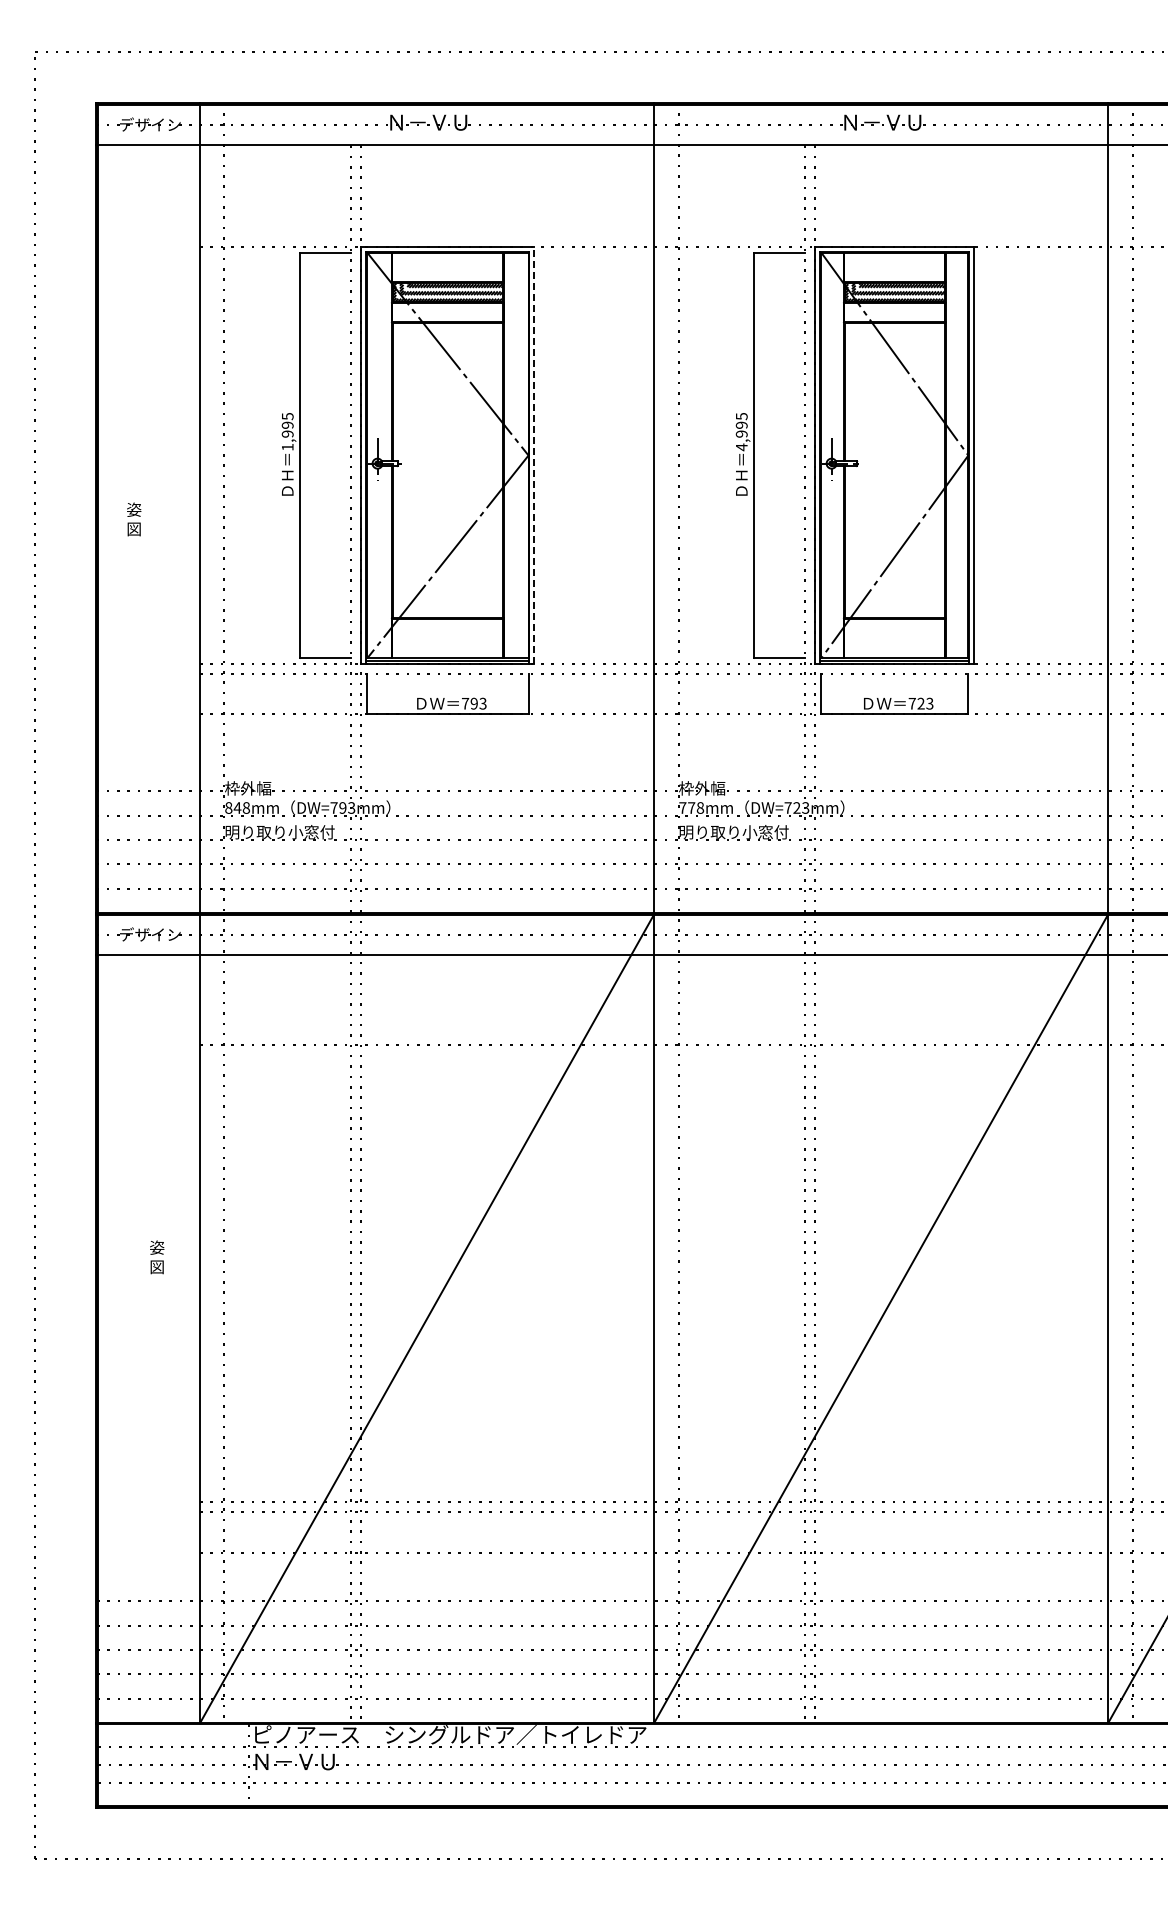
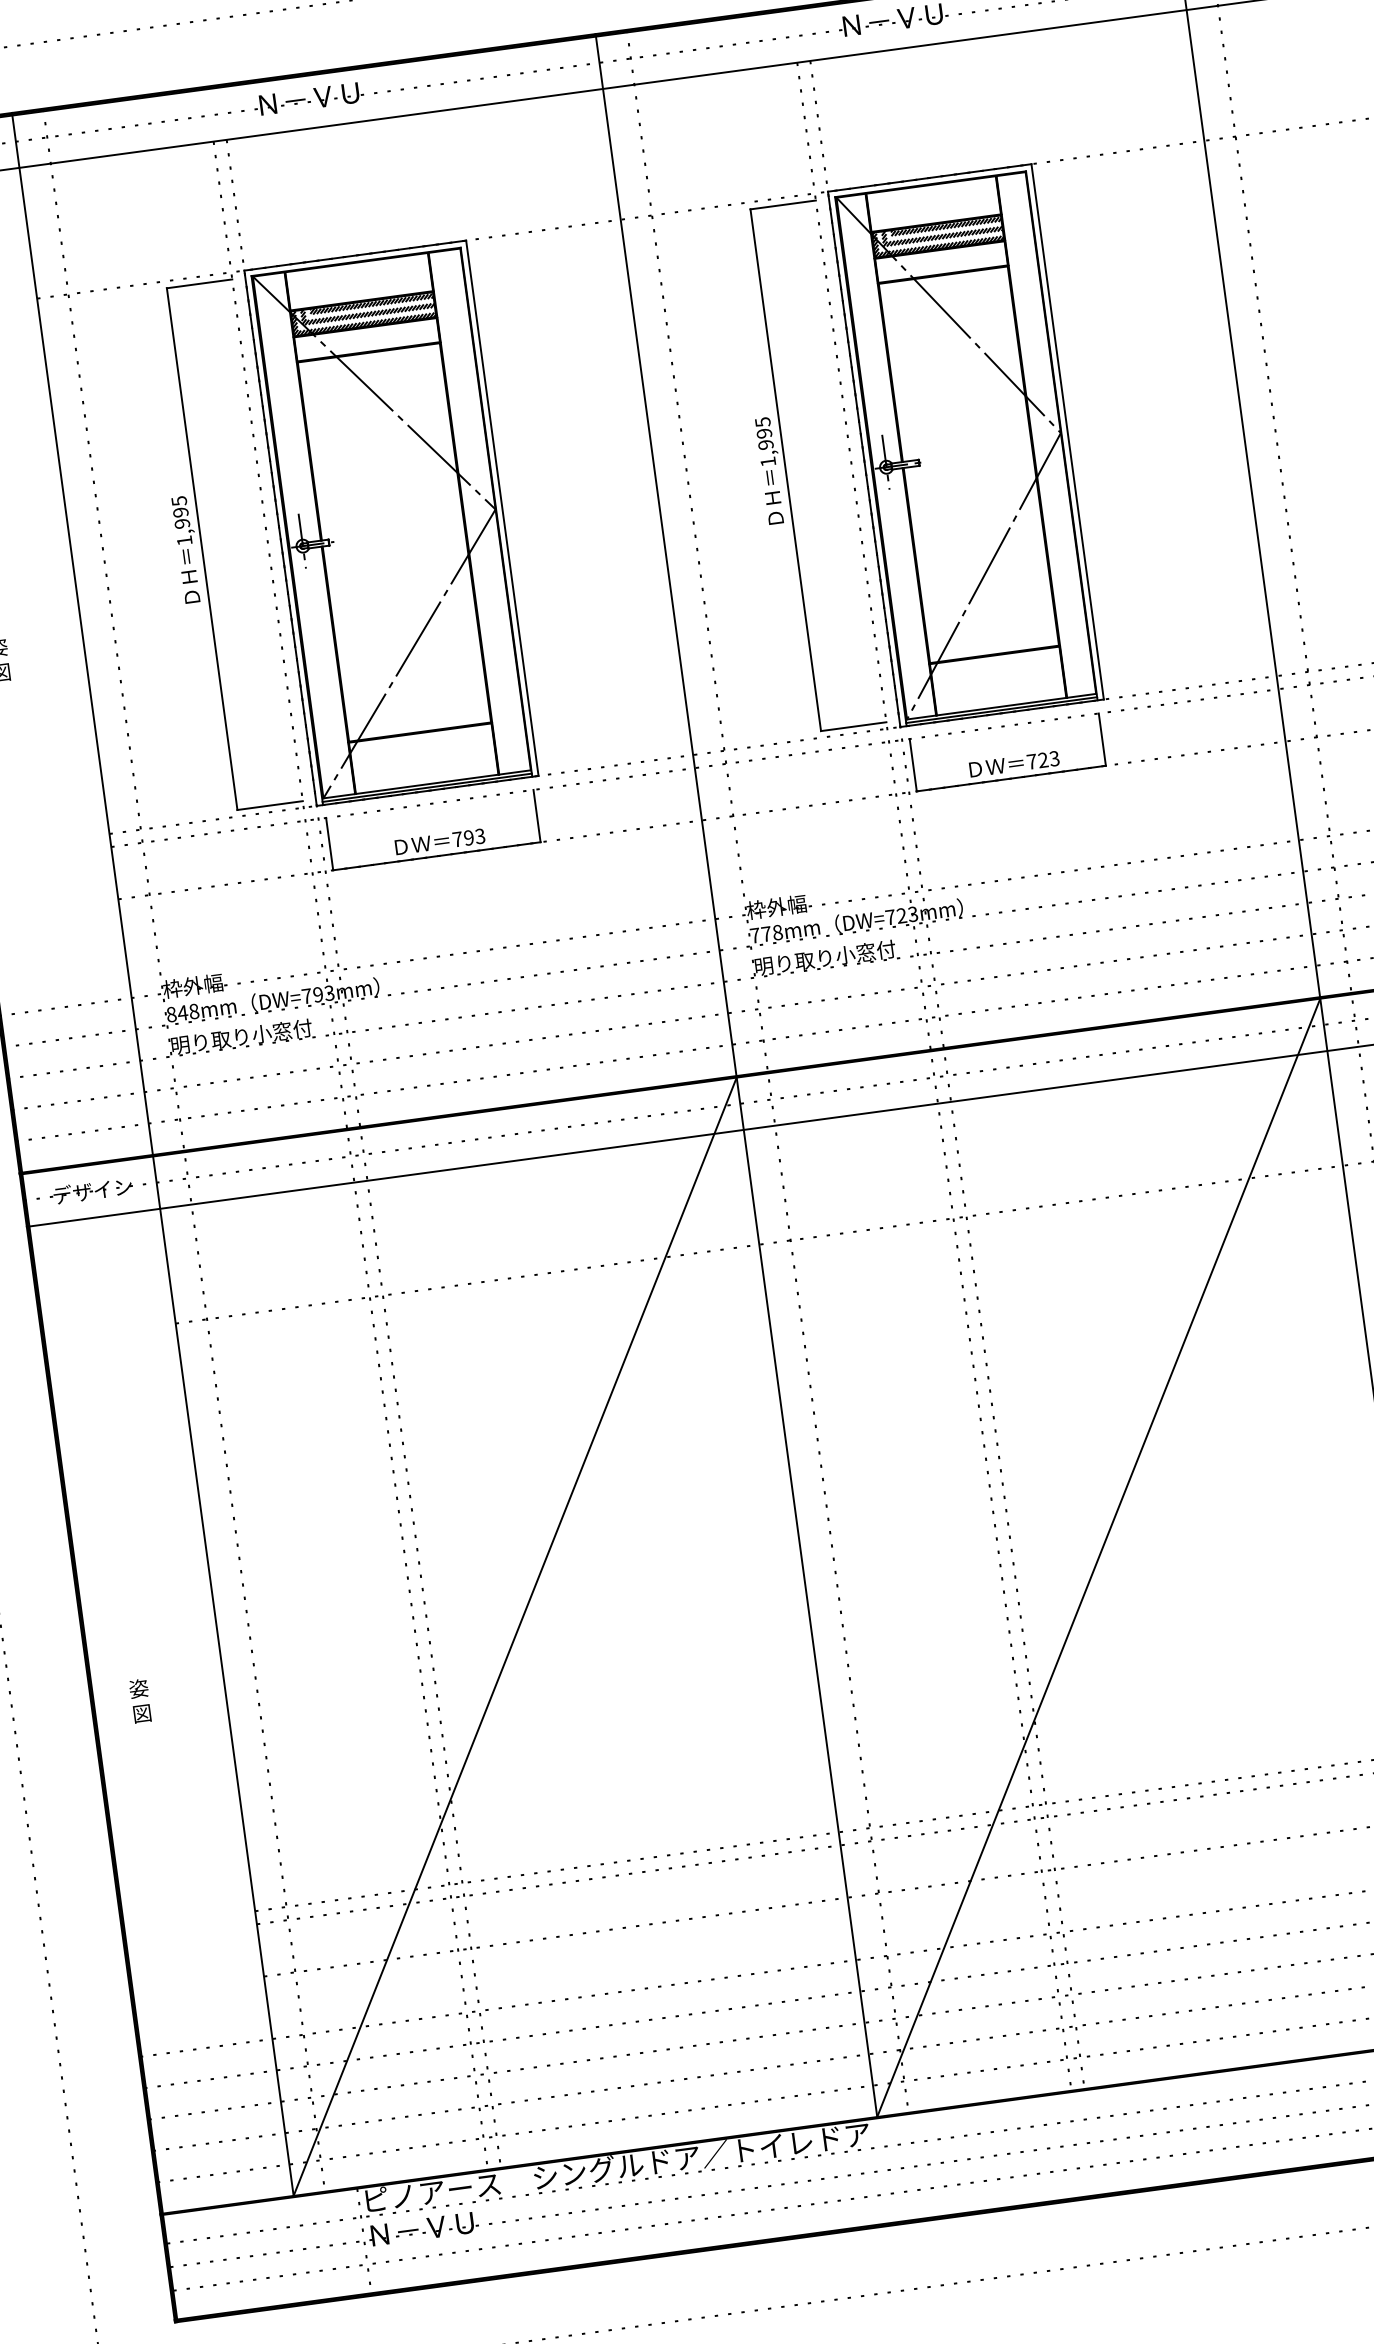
text: (741, 447) -> (767, 462), 4,995 -> 1,995
line: (533, 454) -> (501, 507), dashed -> solid
text: (157, 1257) -> (141, 1701), moved

